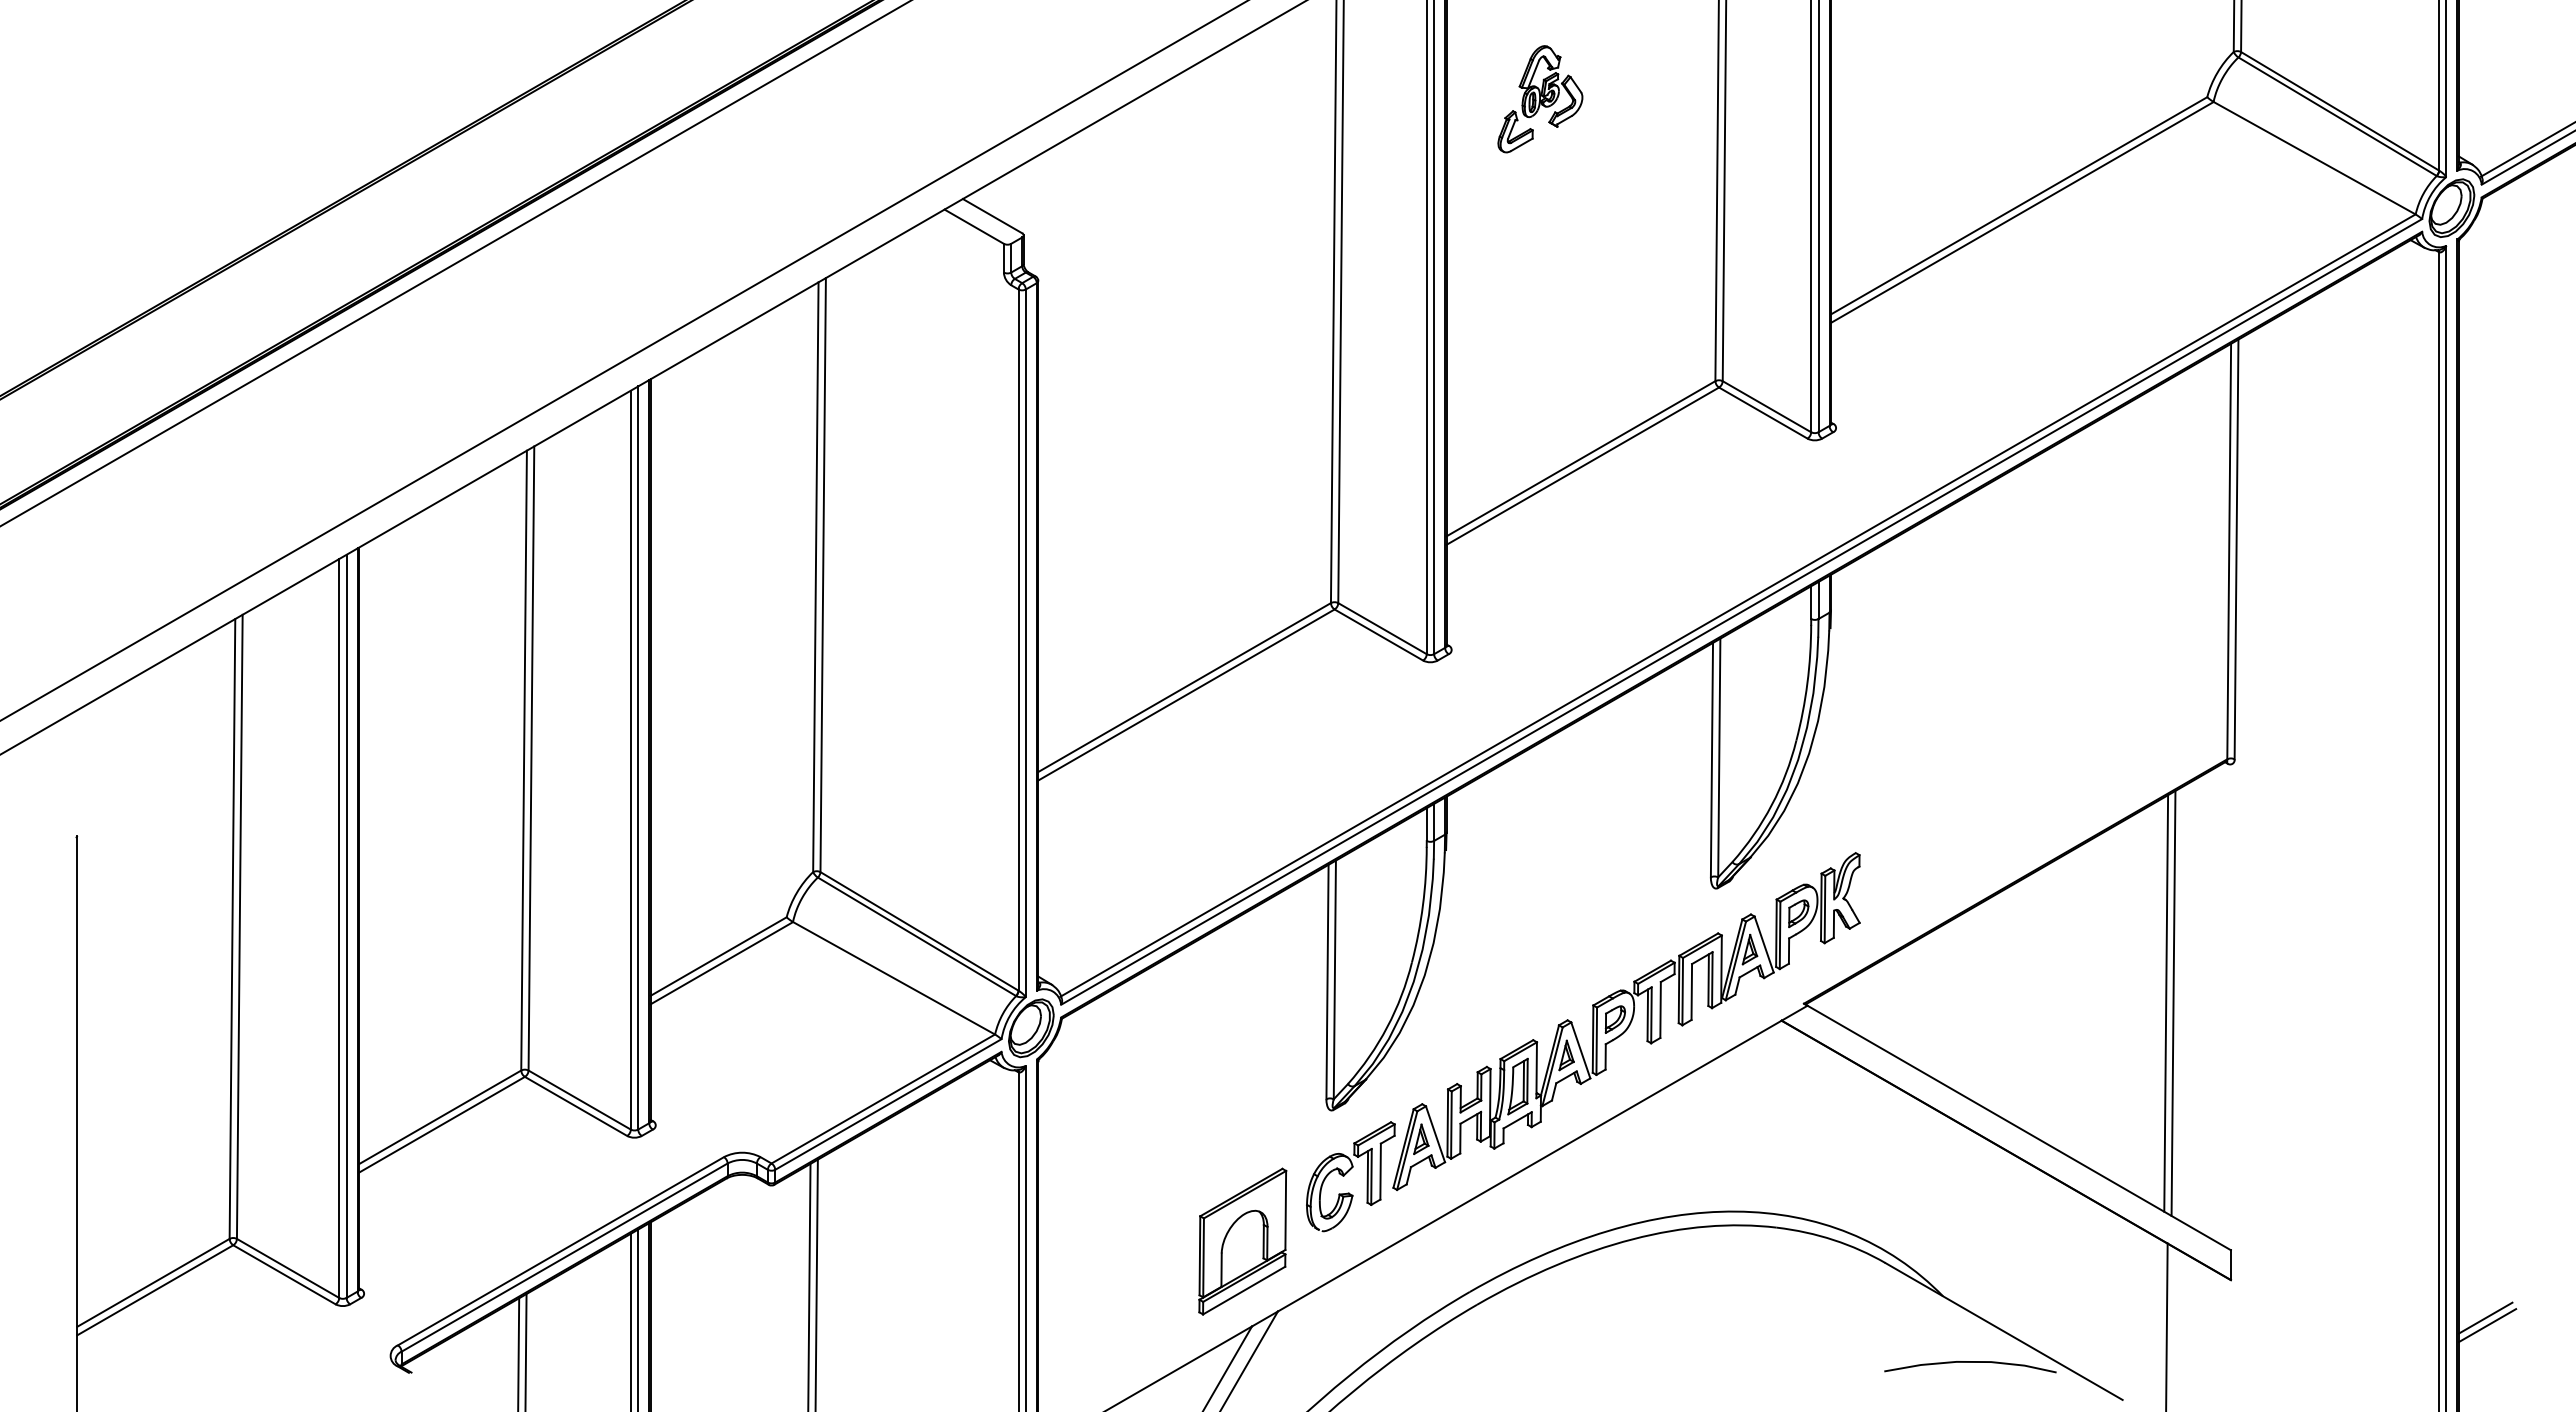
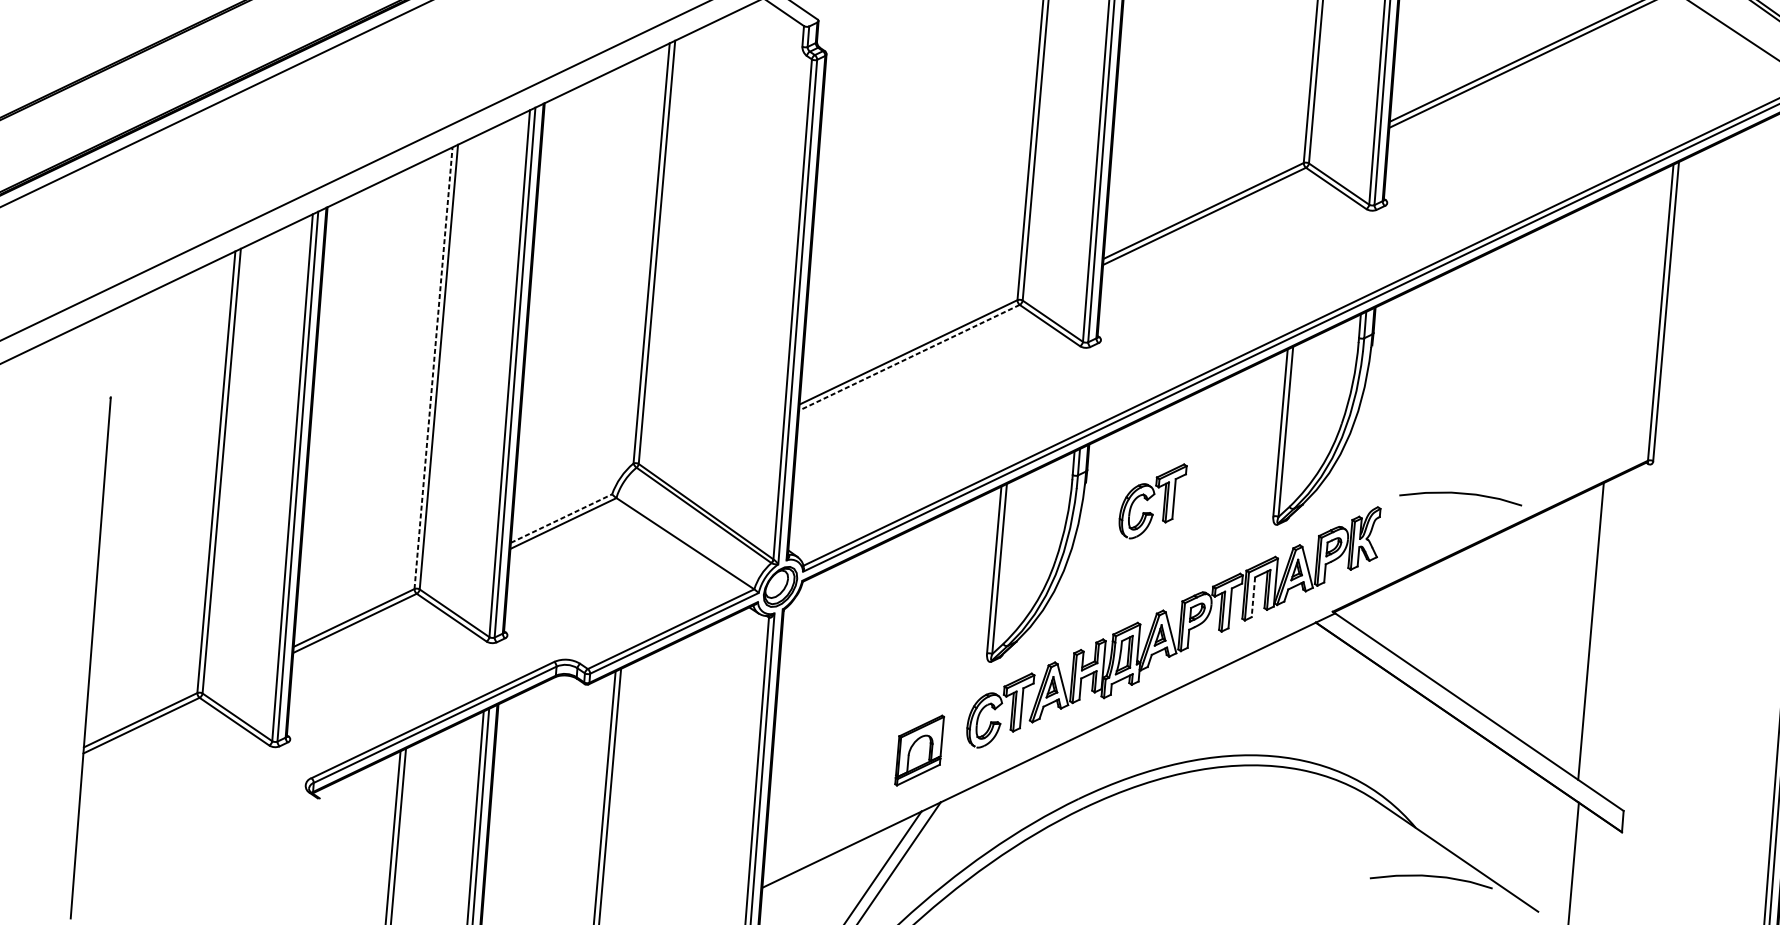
line: (1186, 695) -> (909, 358), solid -> dashed
line: (524, 760) -> (433, 368), solid -> dashed
curve: (1970, 825) -> (1461, 493), added
part: (1540, 868) -> (1152, 500), added
line: (718, 956) -> (561, 518), solid -> dashed
line: (1691, 992) -> (1253, 597), solid -> dashed
line: (2173, 1002) -> (1596, 631), removed
part: (1242, 1241) -> (919, 750), size x0.7

